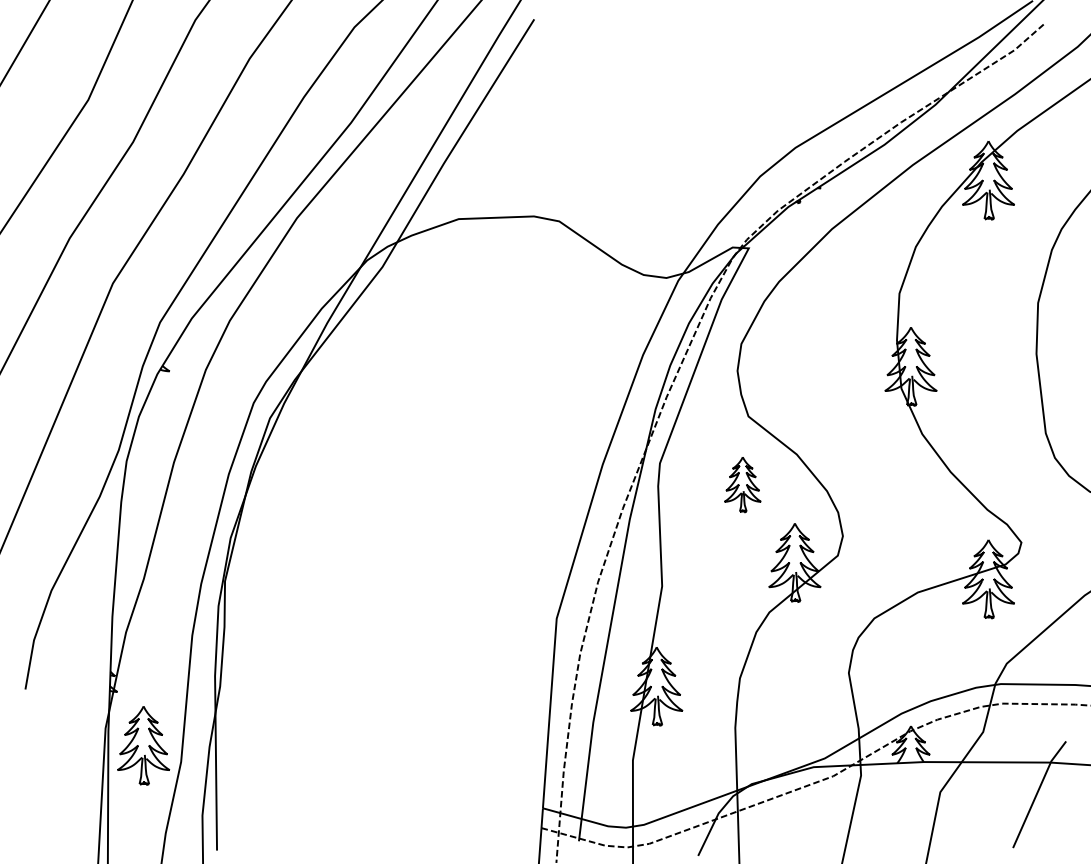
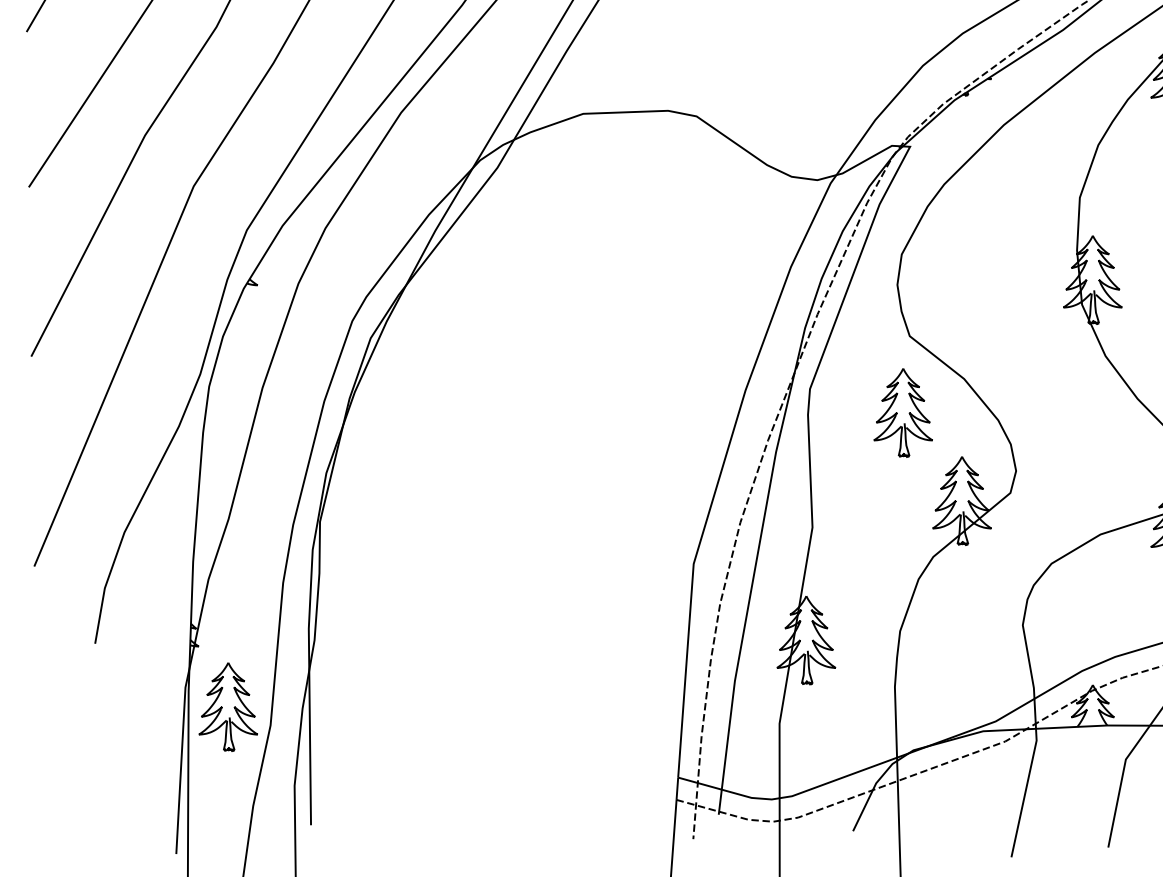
part: (742, 484) -> (903, 412), size x1.43

